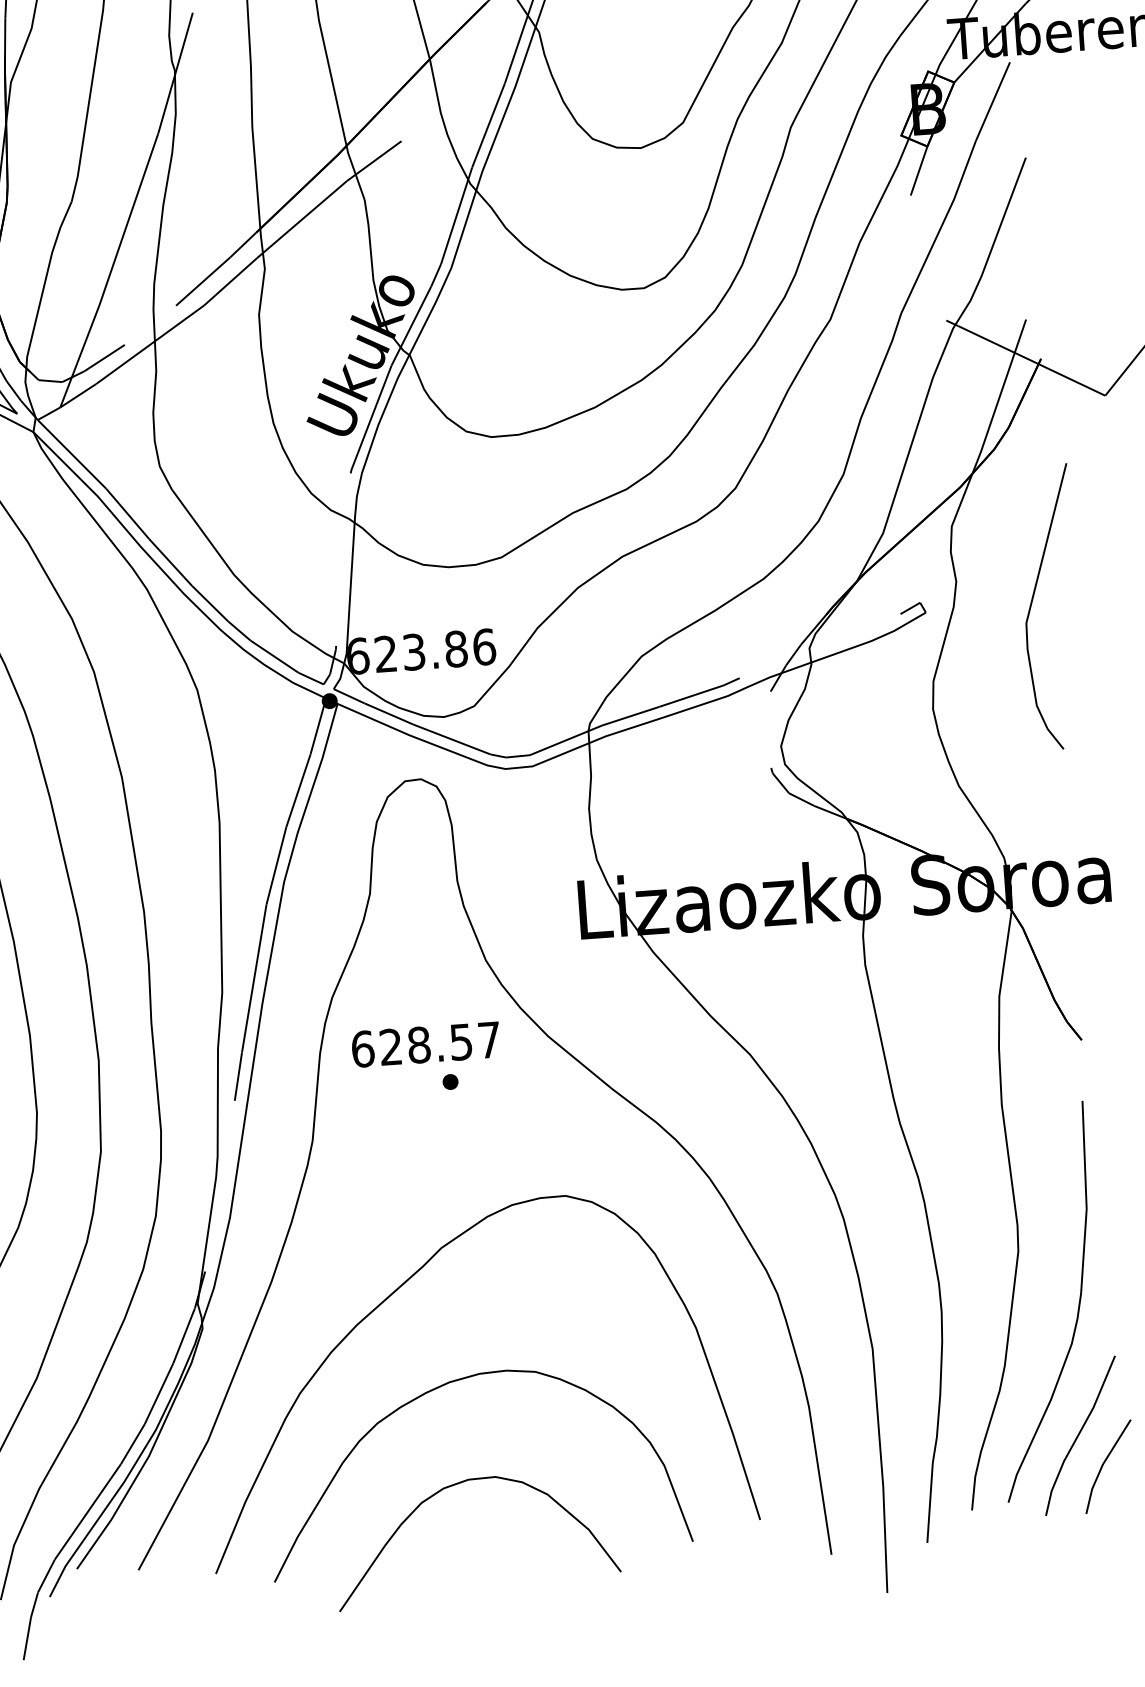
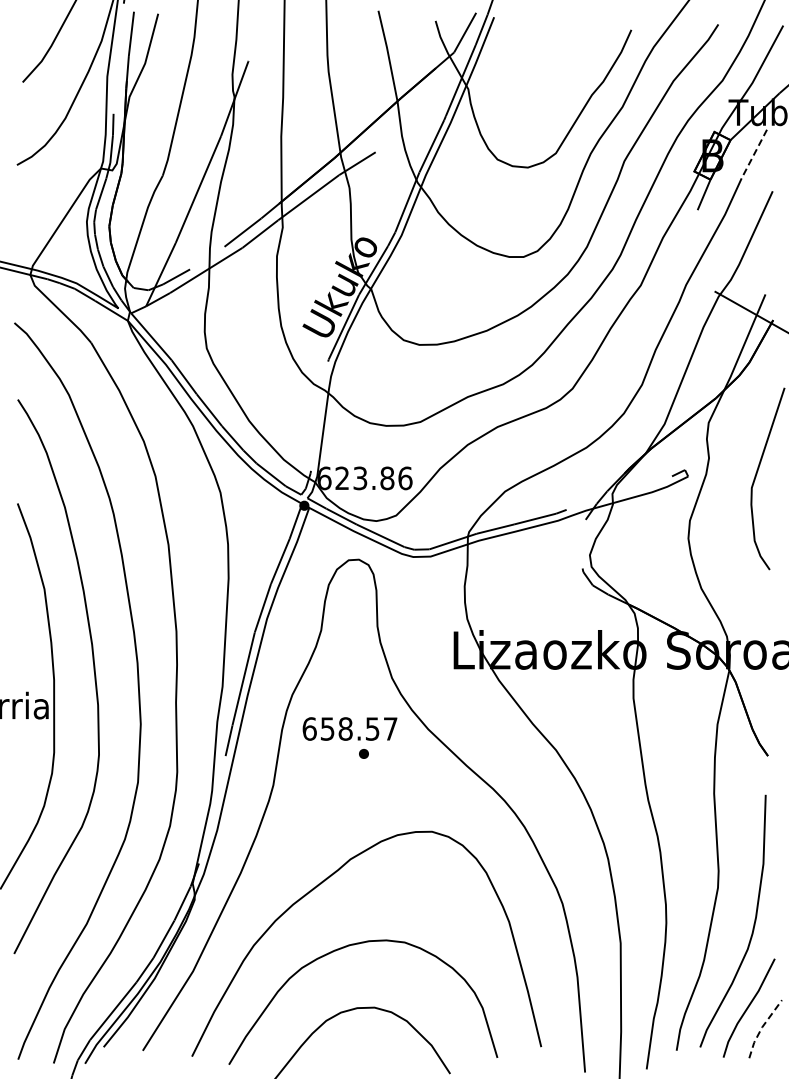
line: (993, 102) -> (754, 154), solid -> dashed
text: (390, 1046) -> (327, 728), 628.57 -> 658.57
line: (1103, 1464) -> (762, 1027), solid -> dashed

